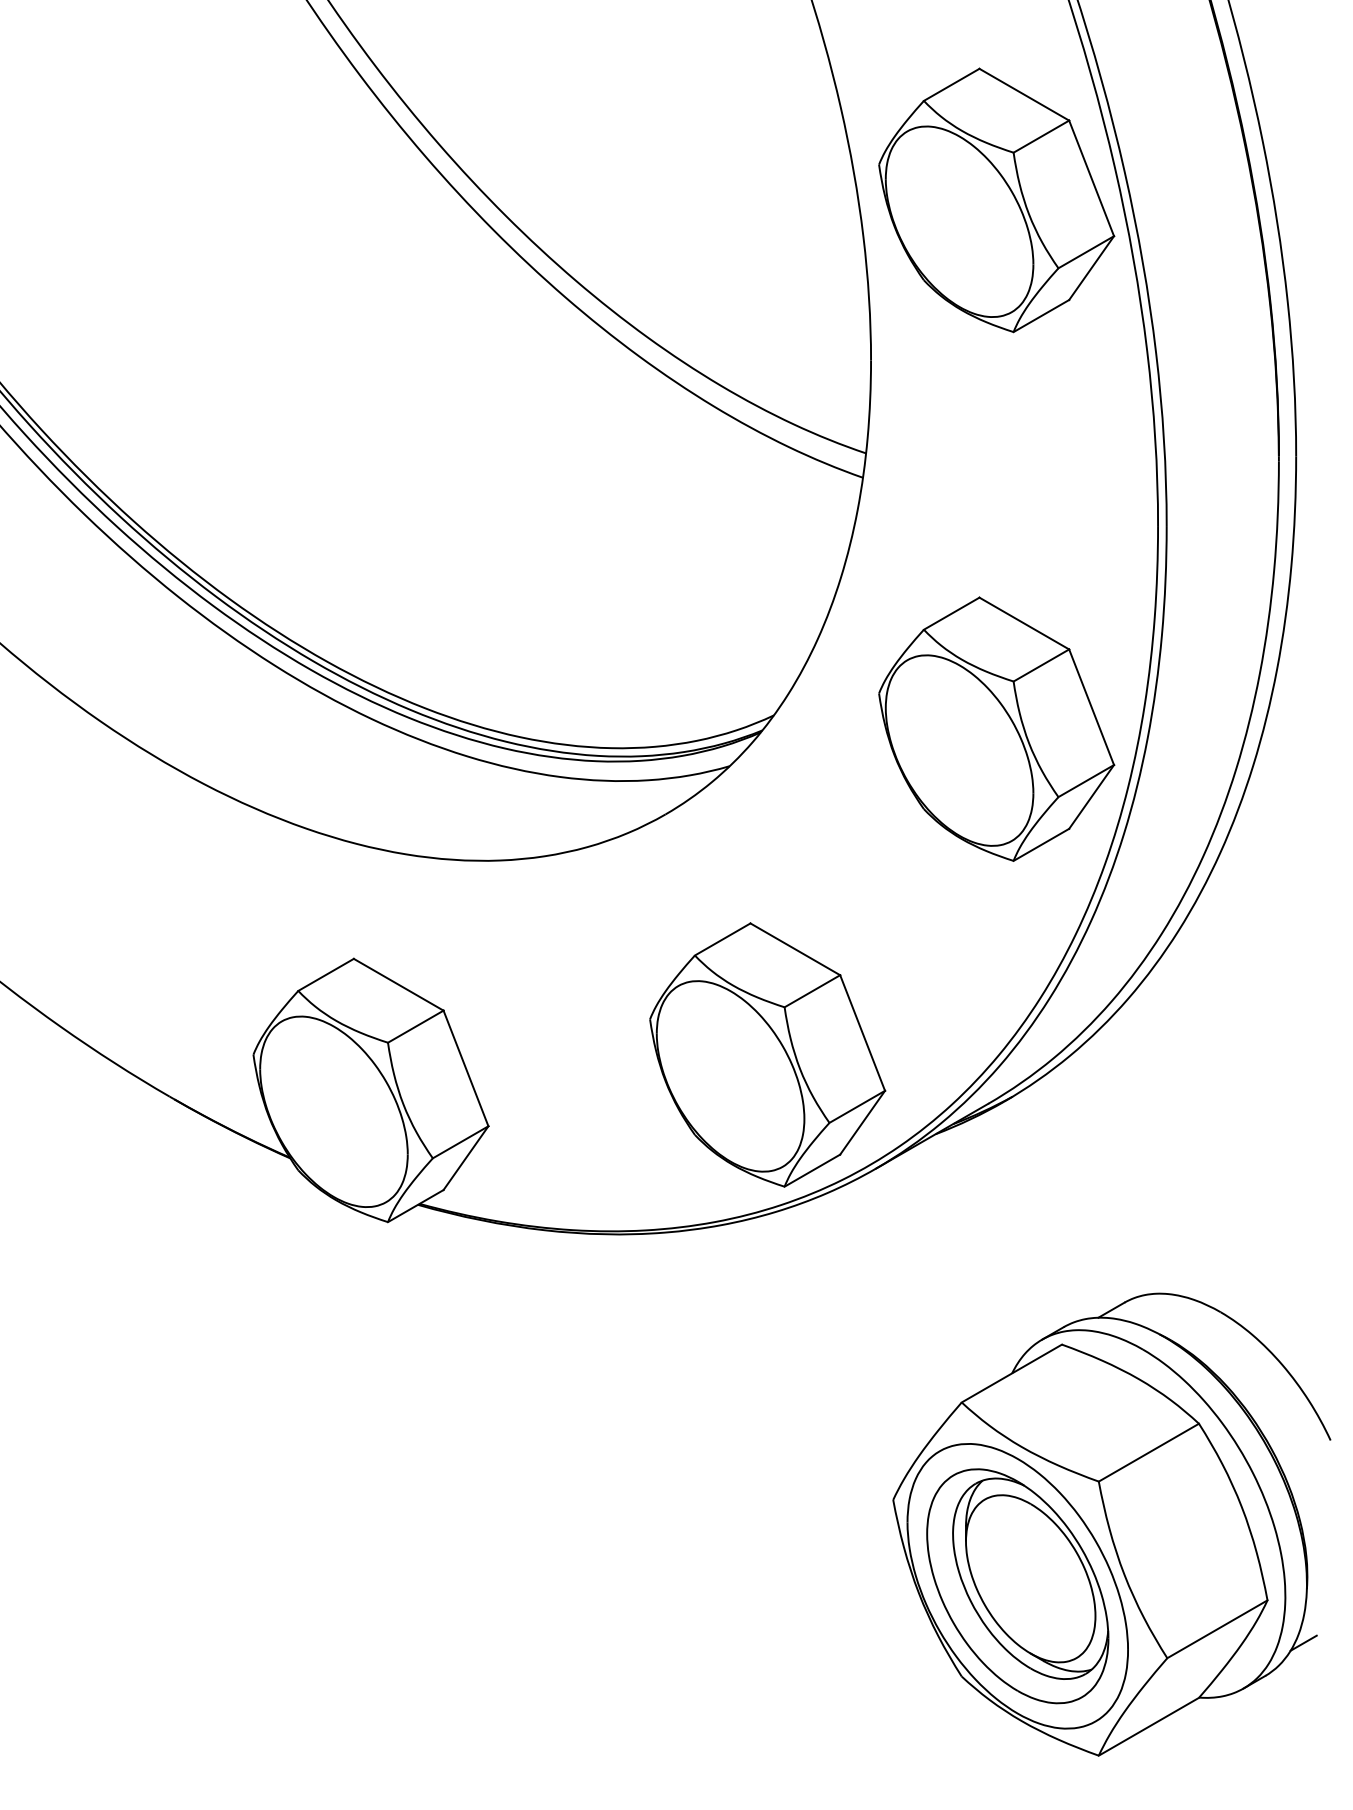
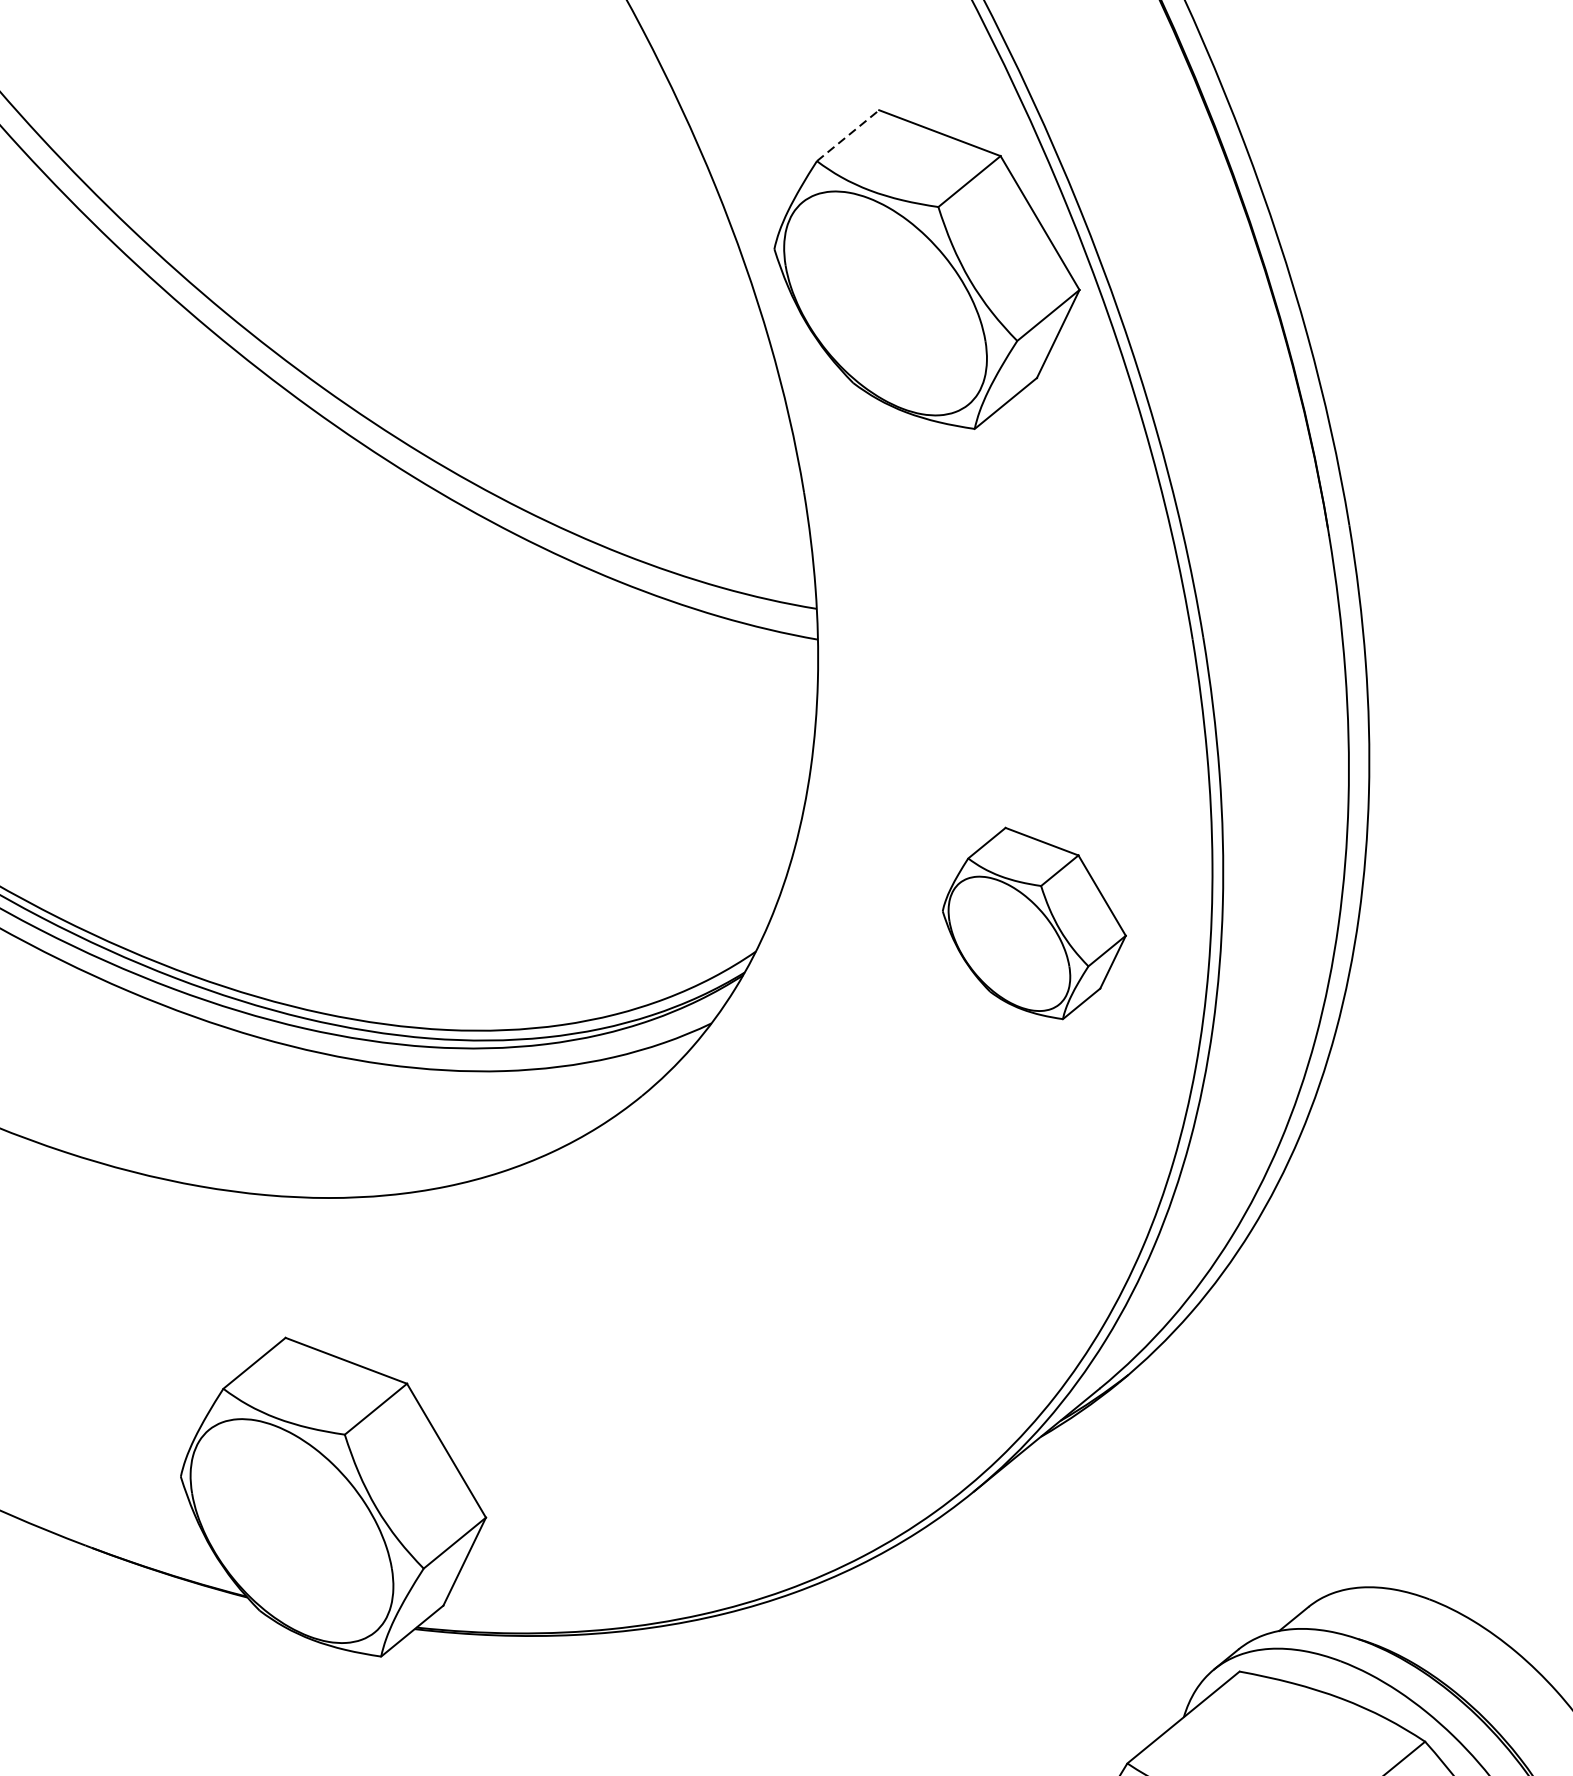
line: (952, 84) -> (848, 135), solid -> dashed
part: (996, 728) -> (1033, 922), size x0.6
part: (767, 1054) -> (816, 1372), removed

